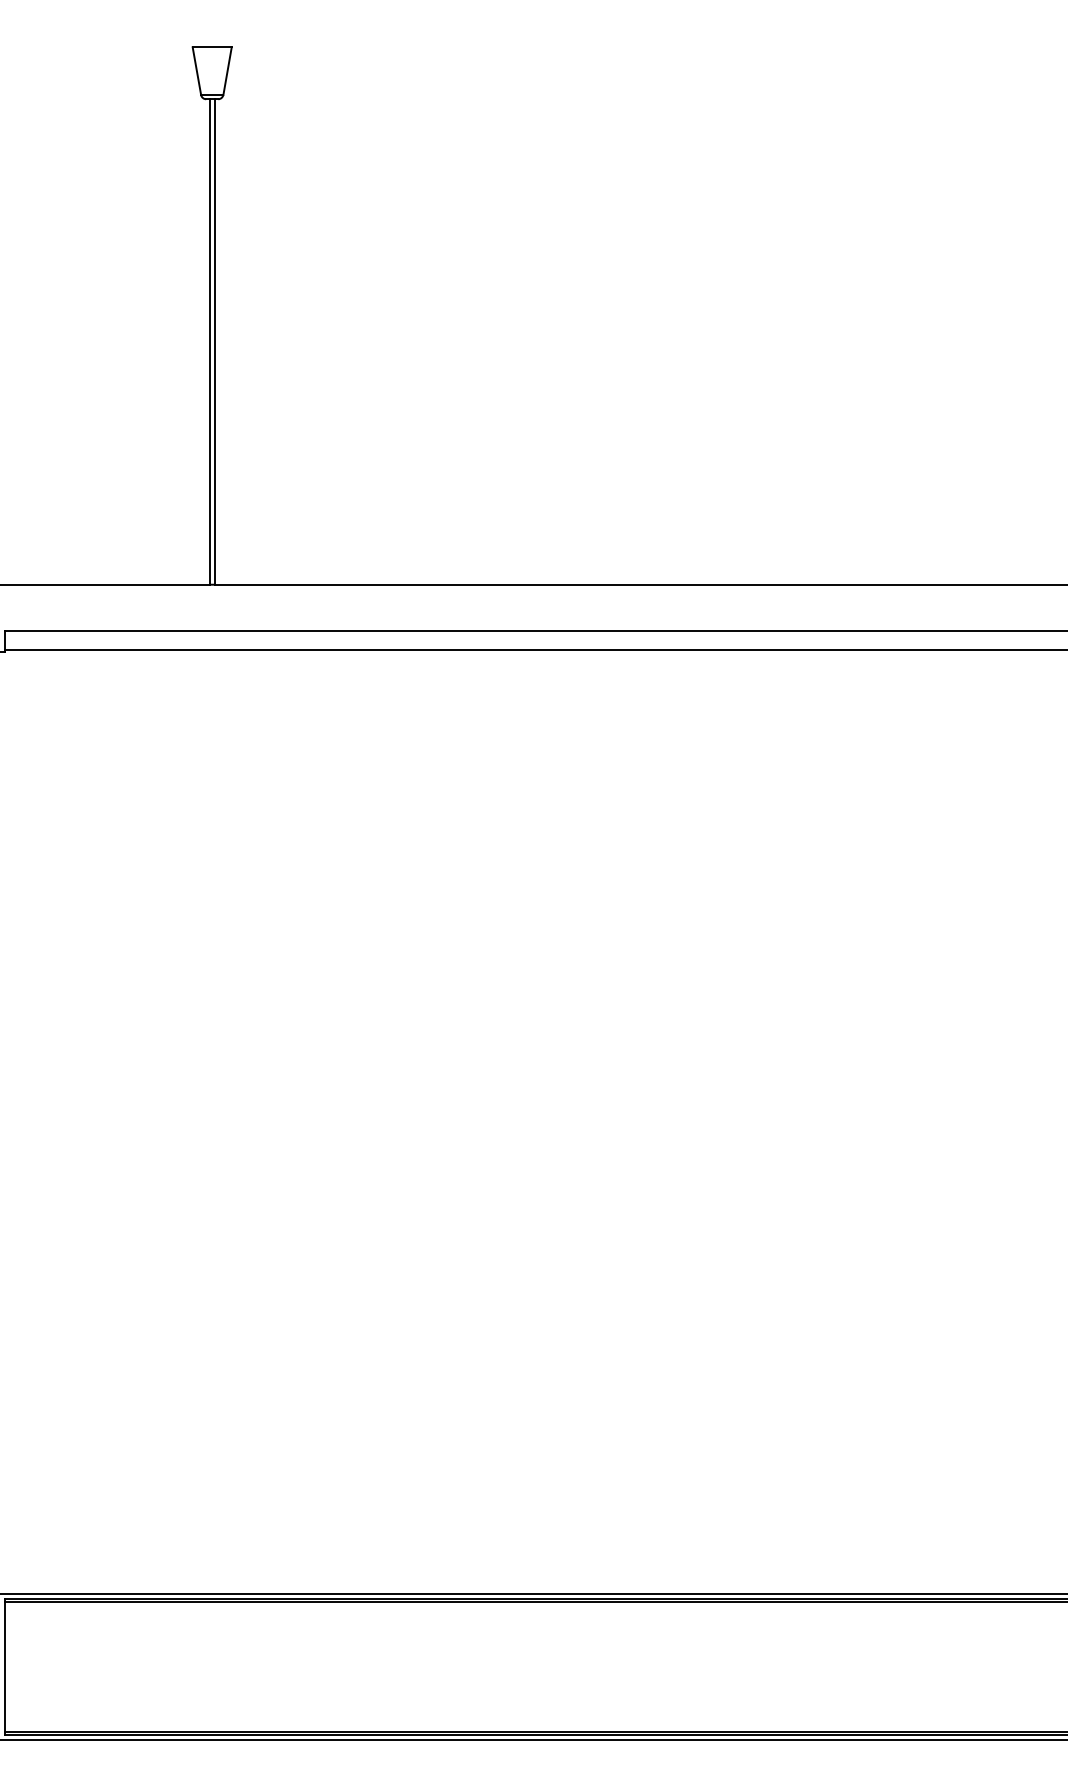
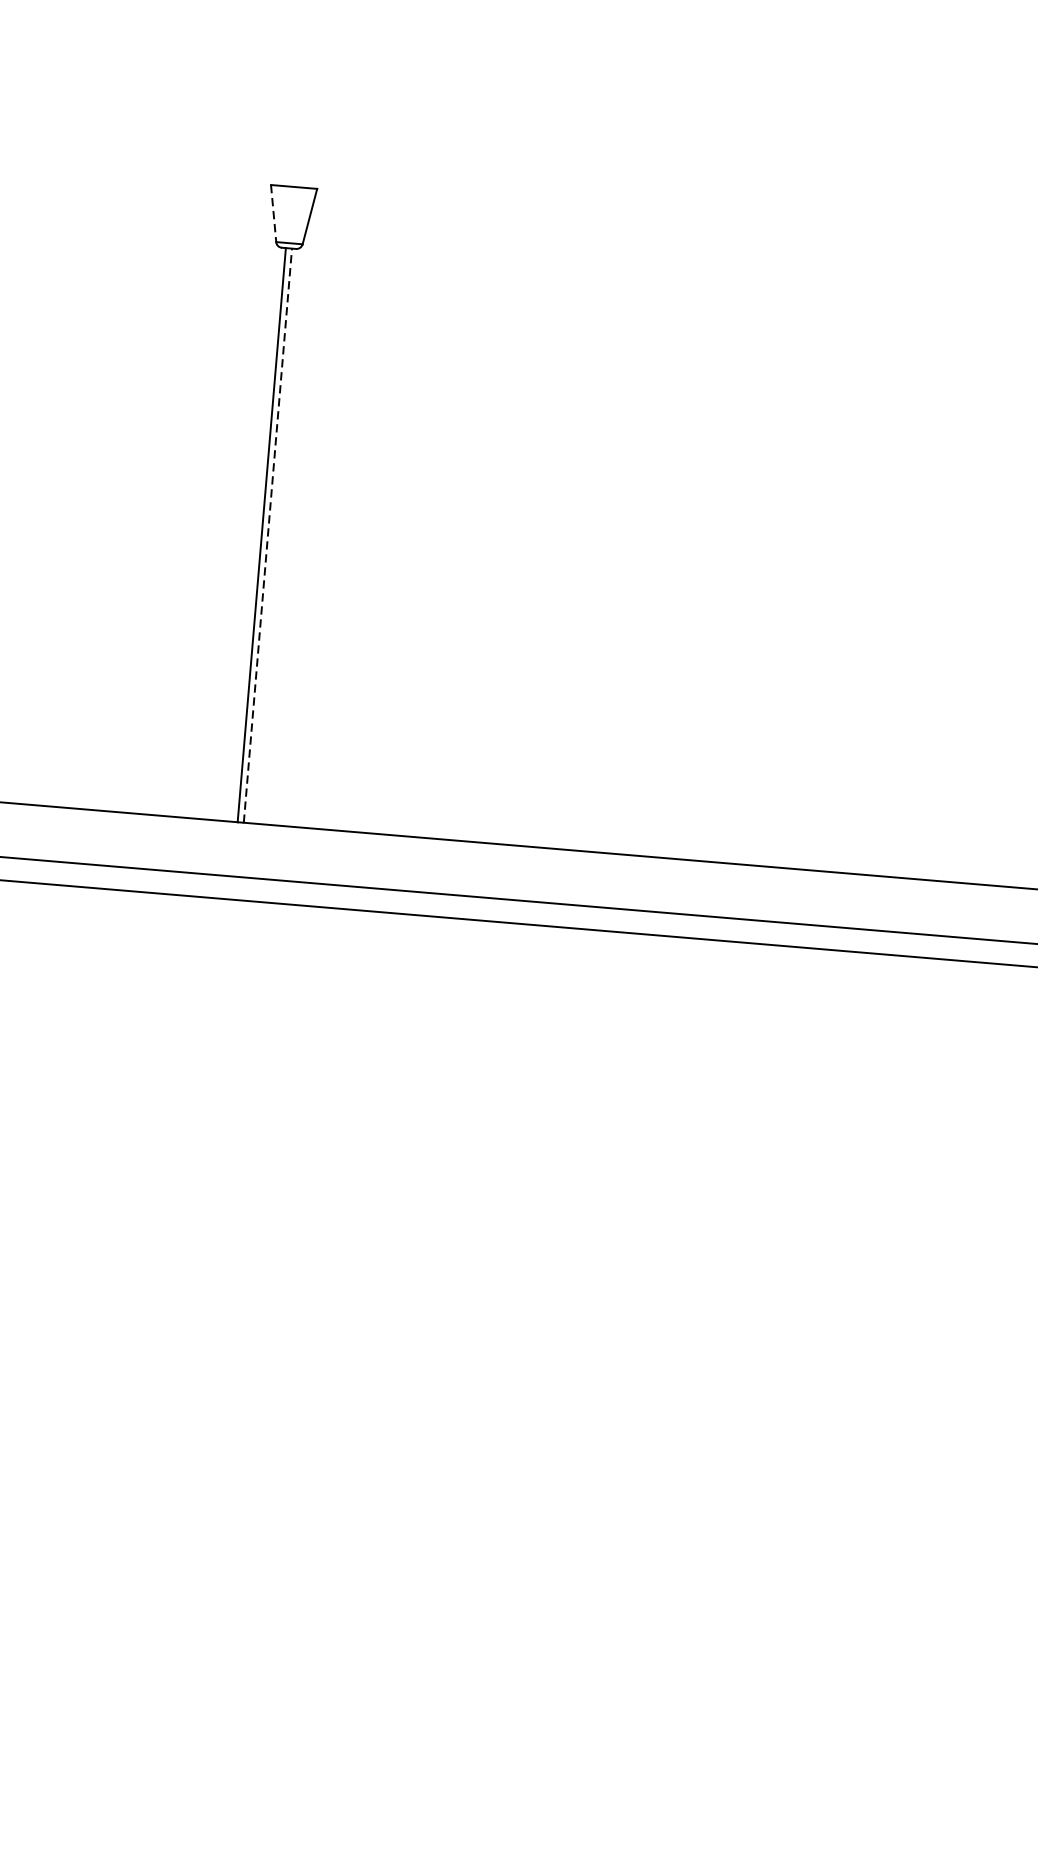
line: (196, 71) -> (273, 213), solid -> dashed
line: (214, 341) -> (267, 535), solid -> dashed

